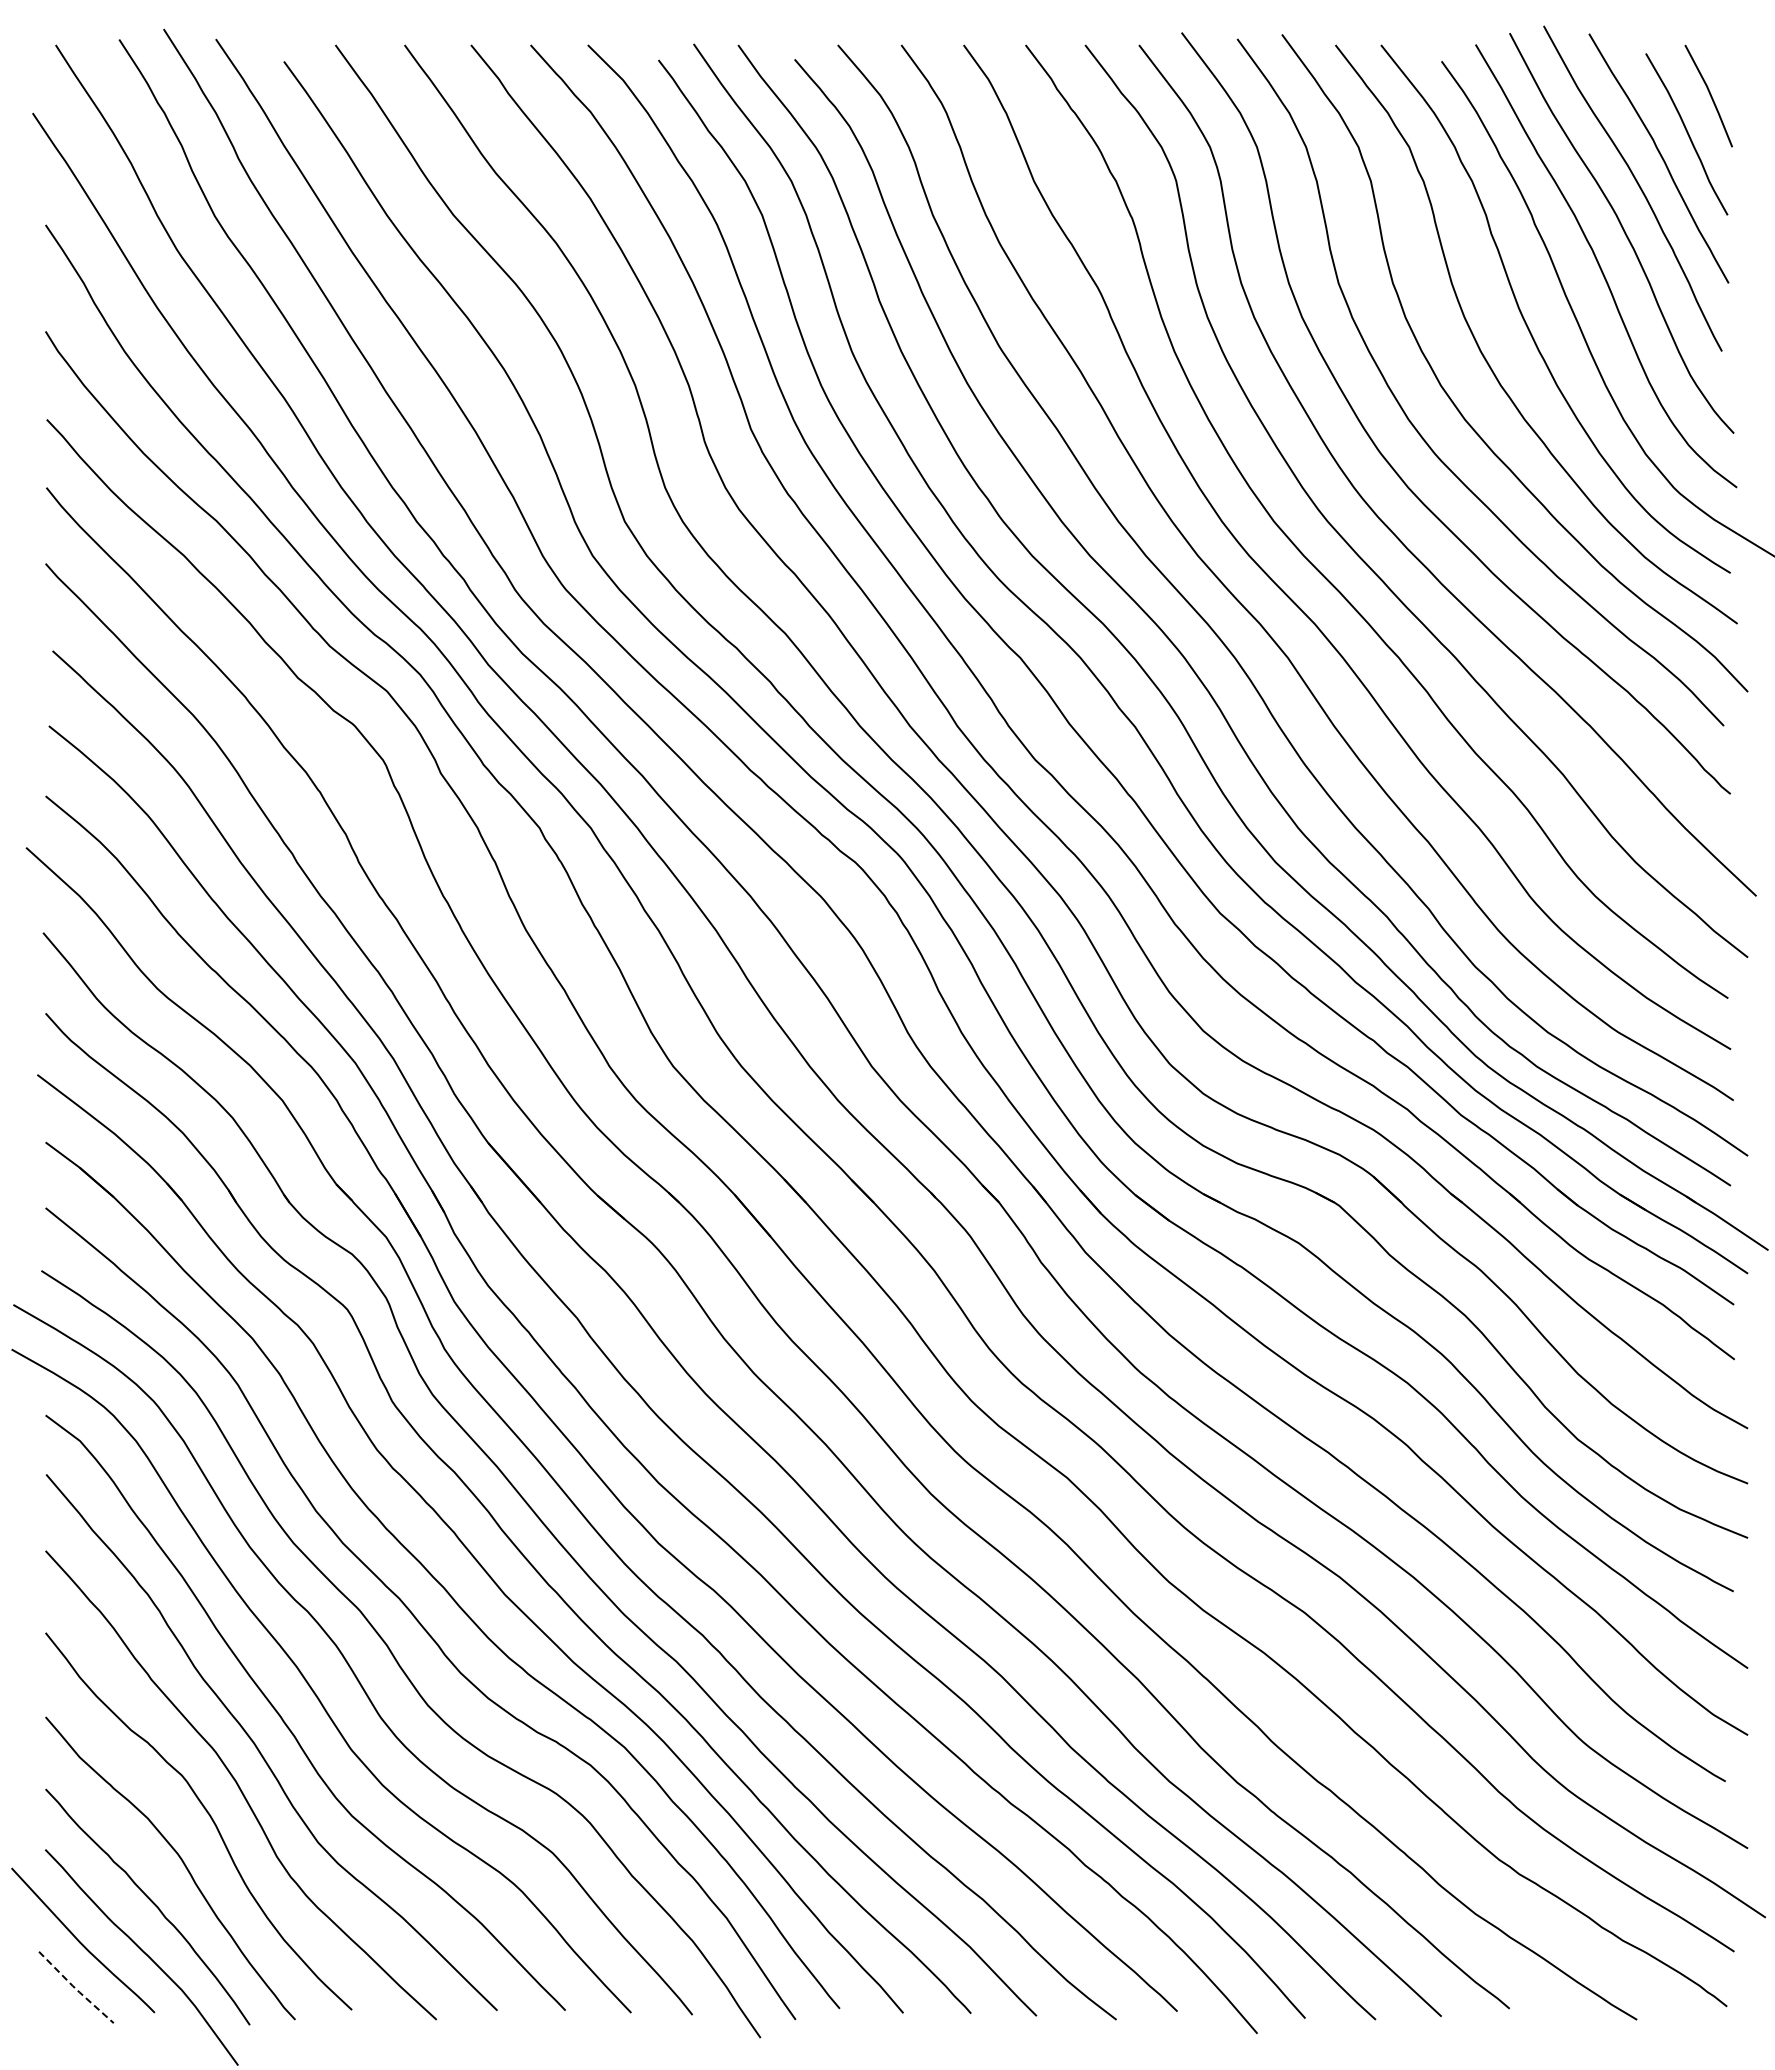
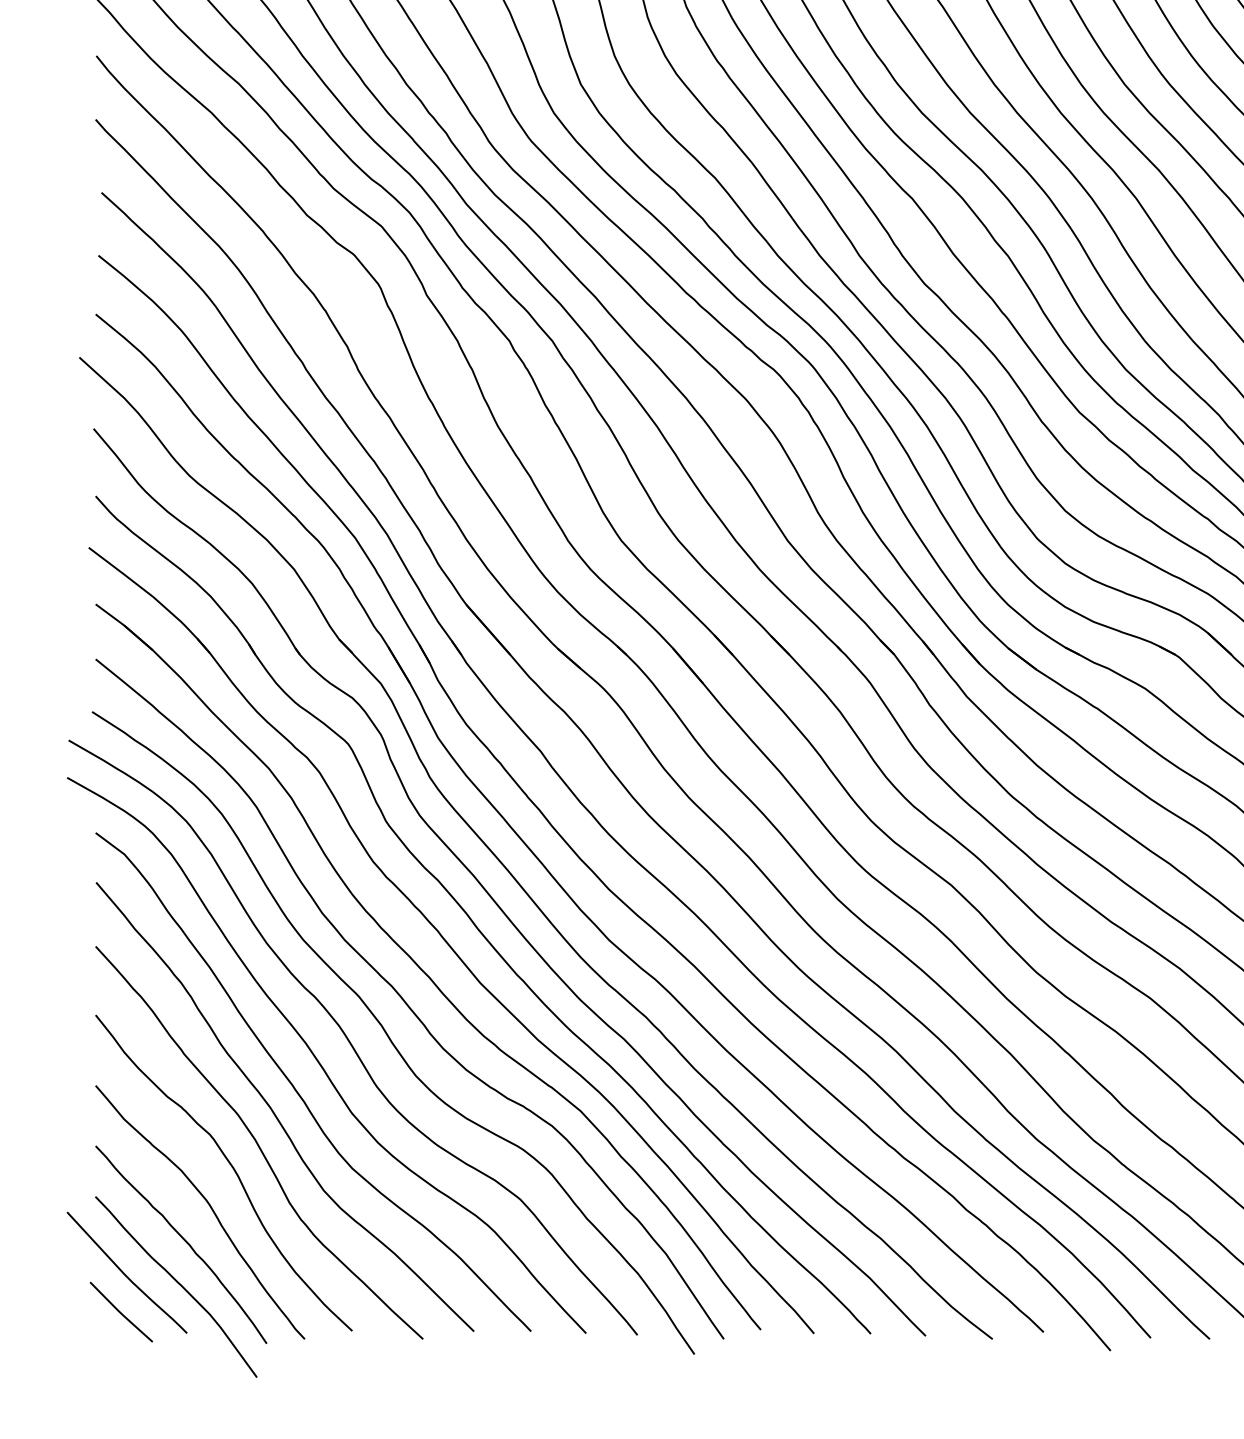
line: (75, 1988) -> (120, 1312), dashed -> solid

